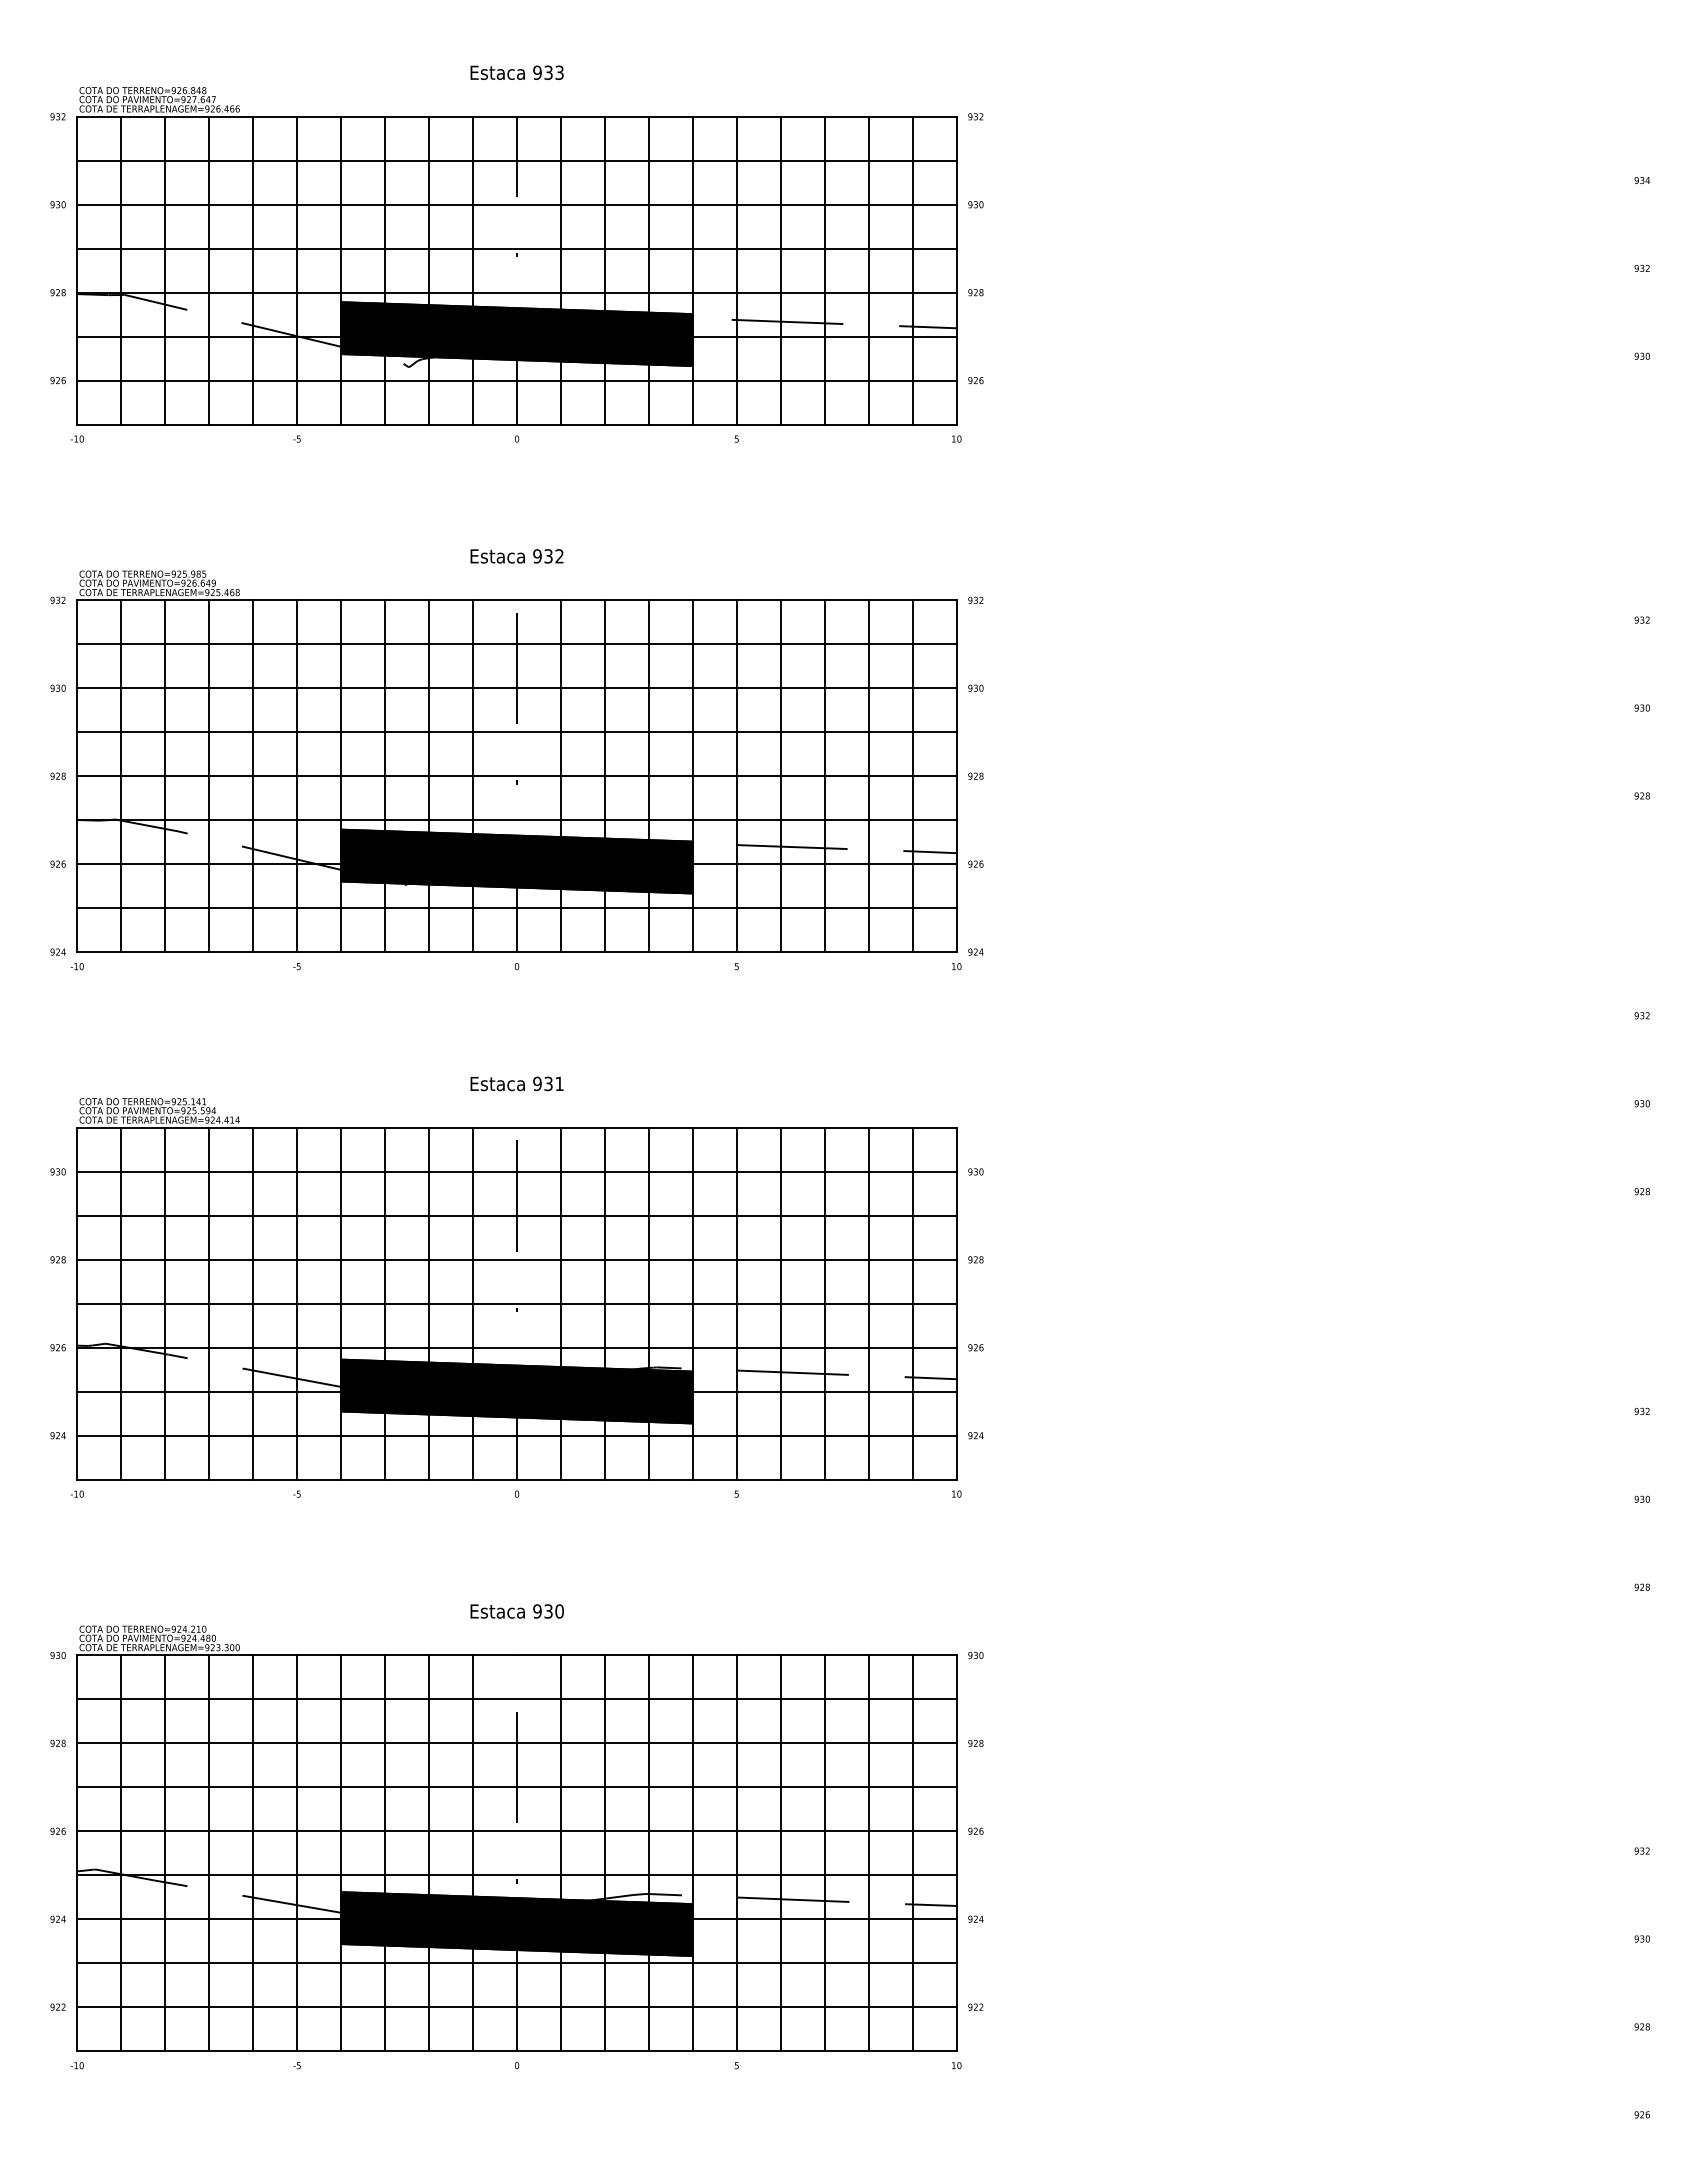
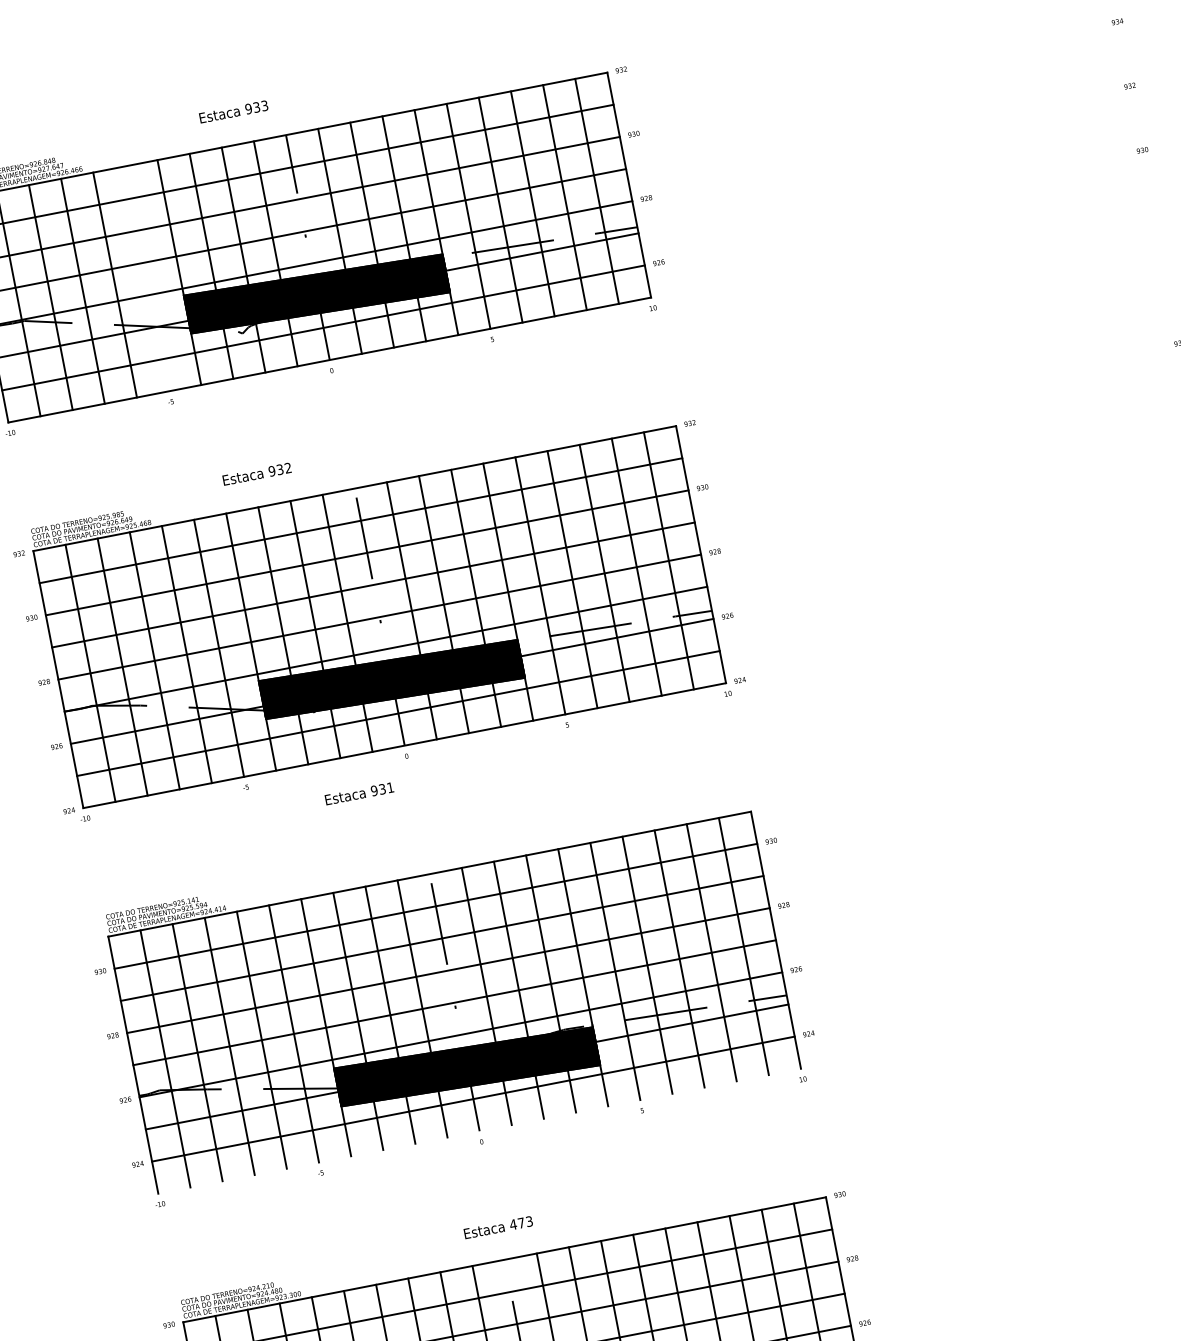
text: (516, 72) -> (233, 111), moved
line: (297, 270) -> (147, 278), removed
text: (516, 556) -> (256, 474), moved
text: (516, 1083) -> (358, 793), moved
line: (516, 1479) -> (479, 1131), removed
text: (547, 1611) -> (520, 1223), 930 -> 473

